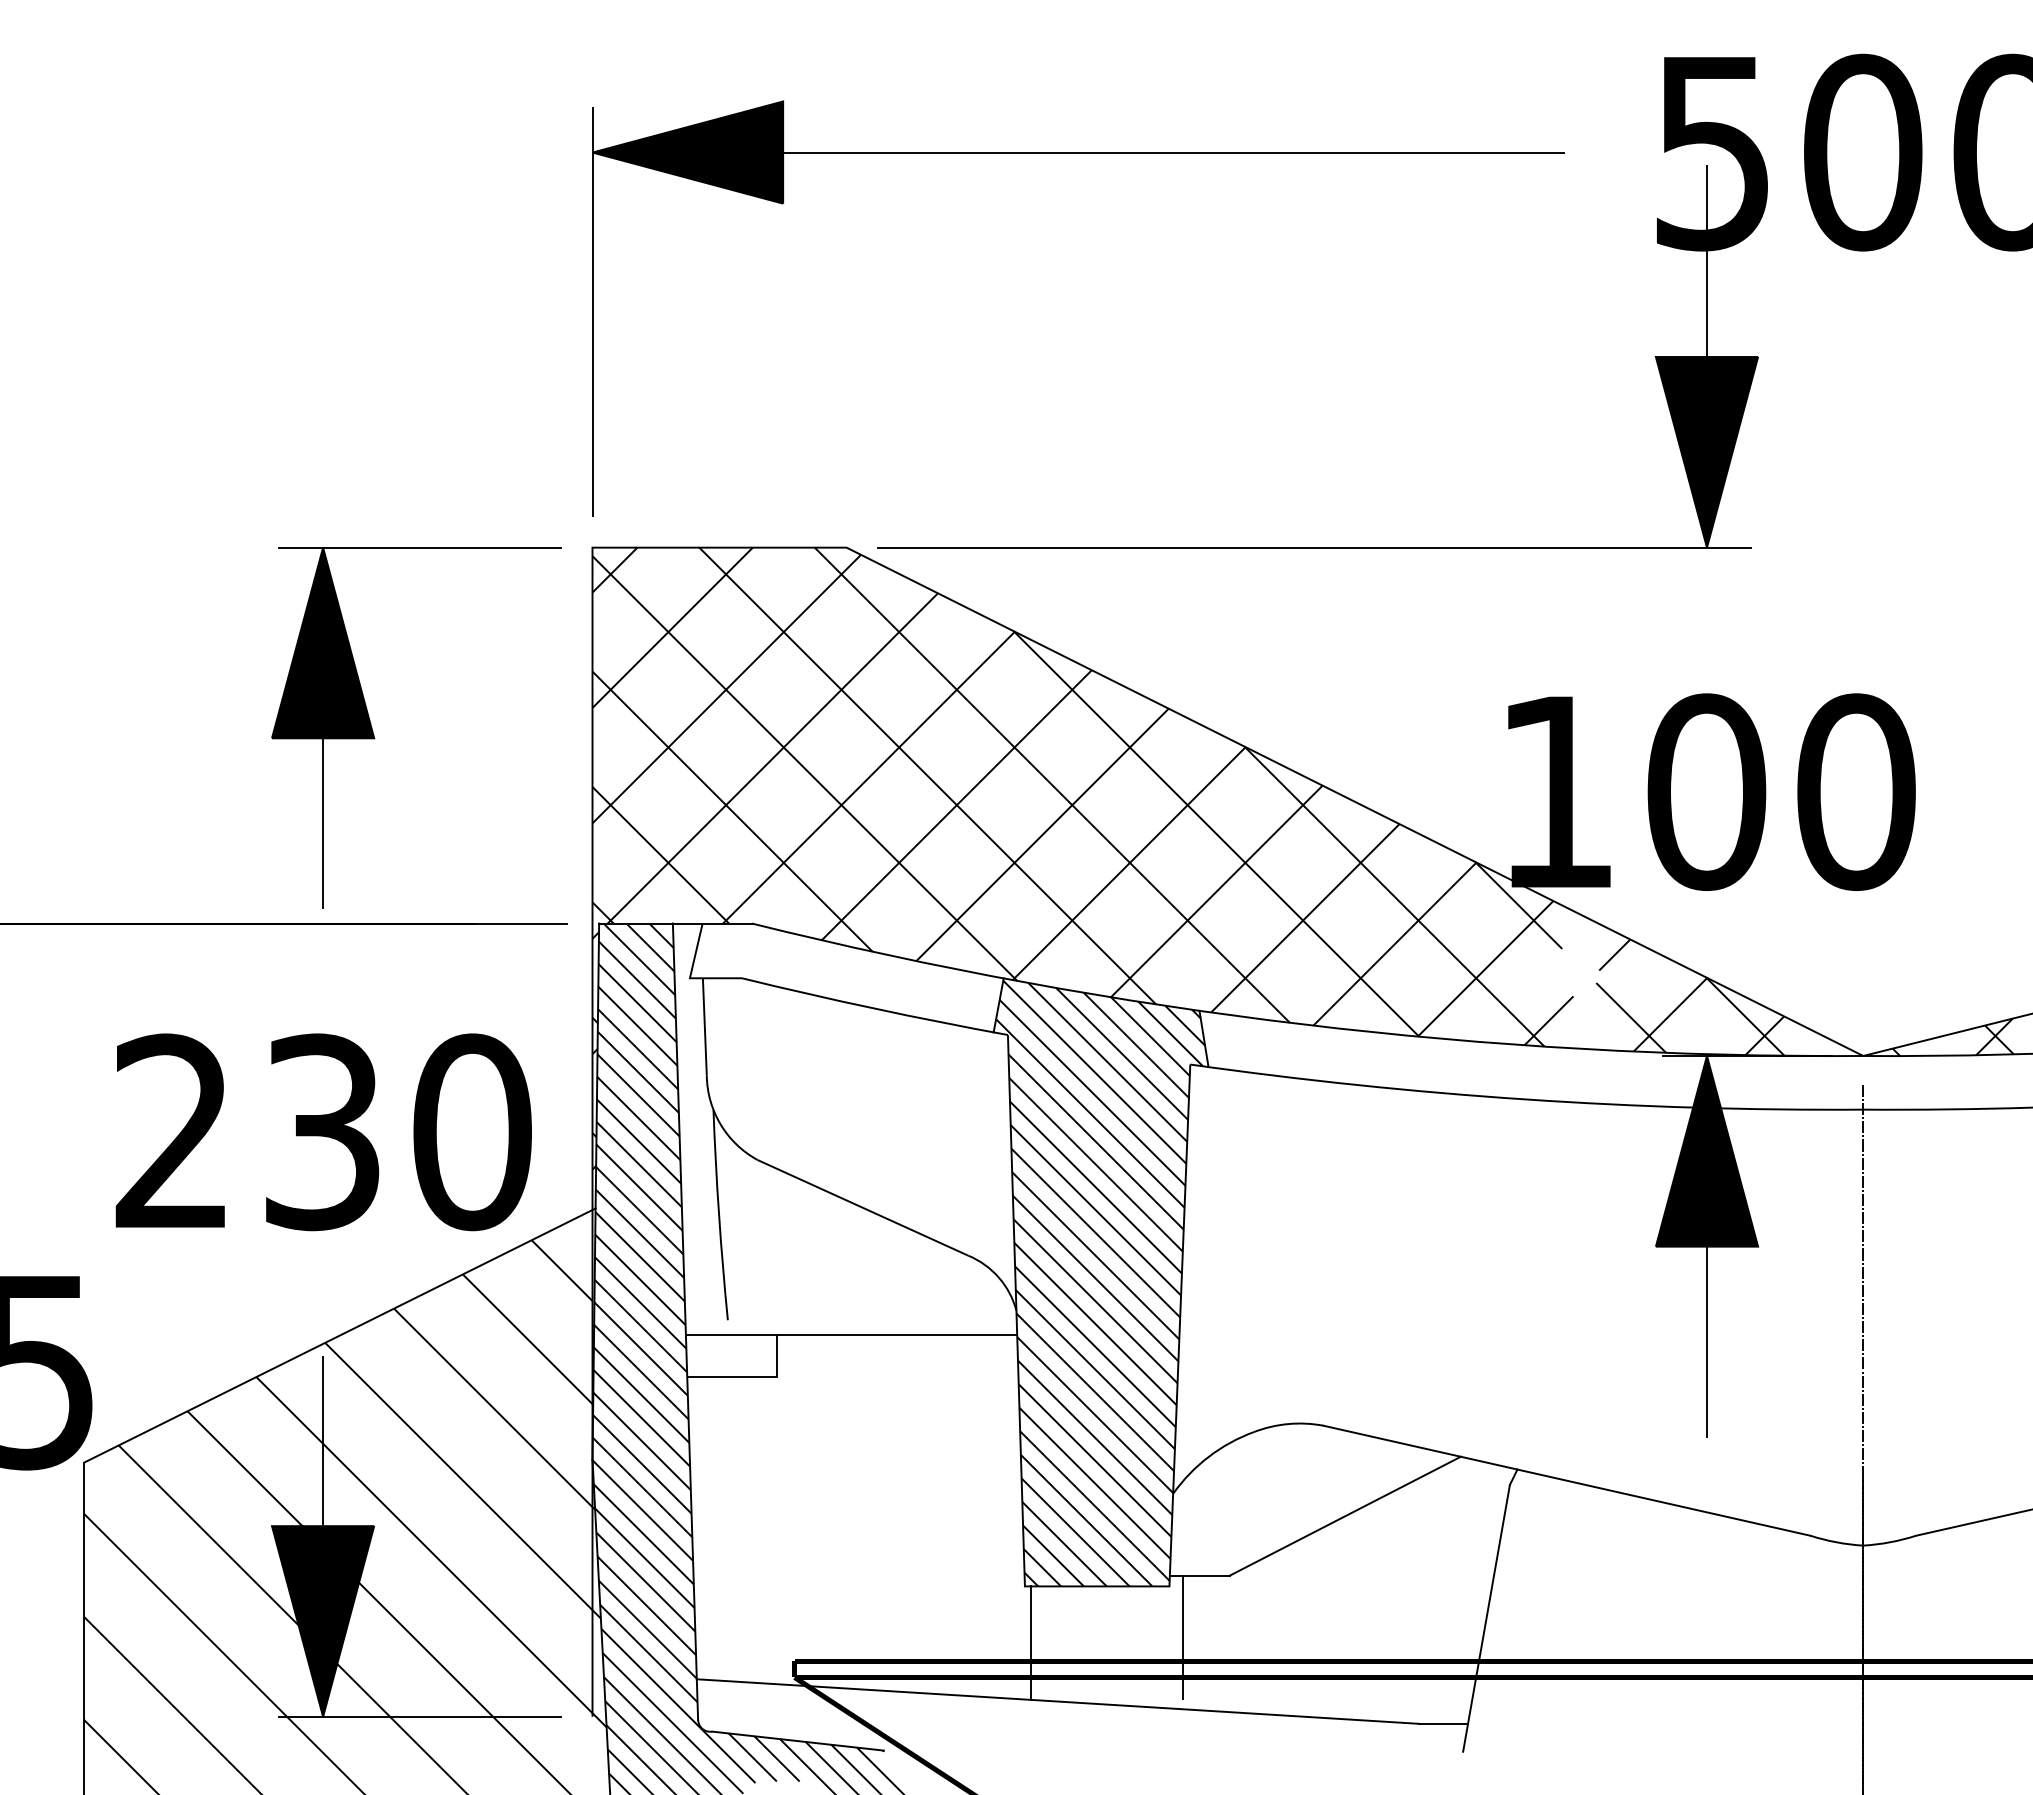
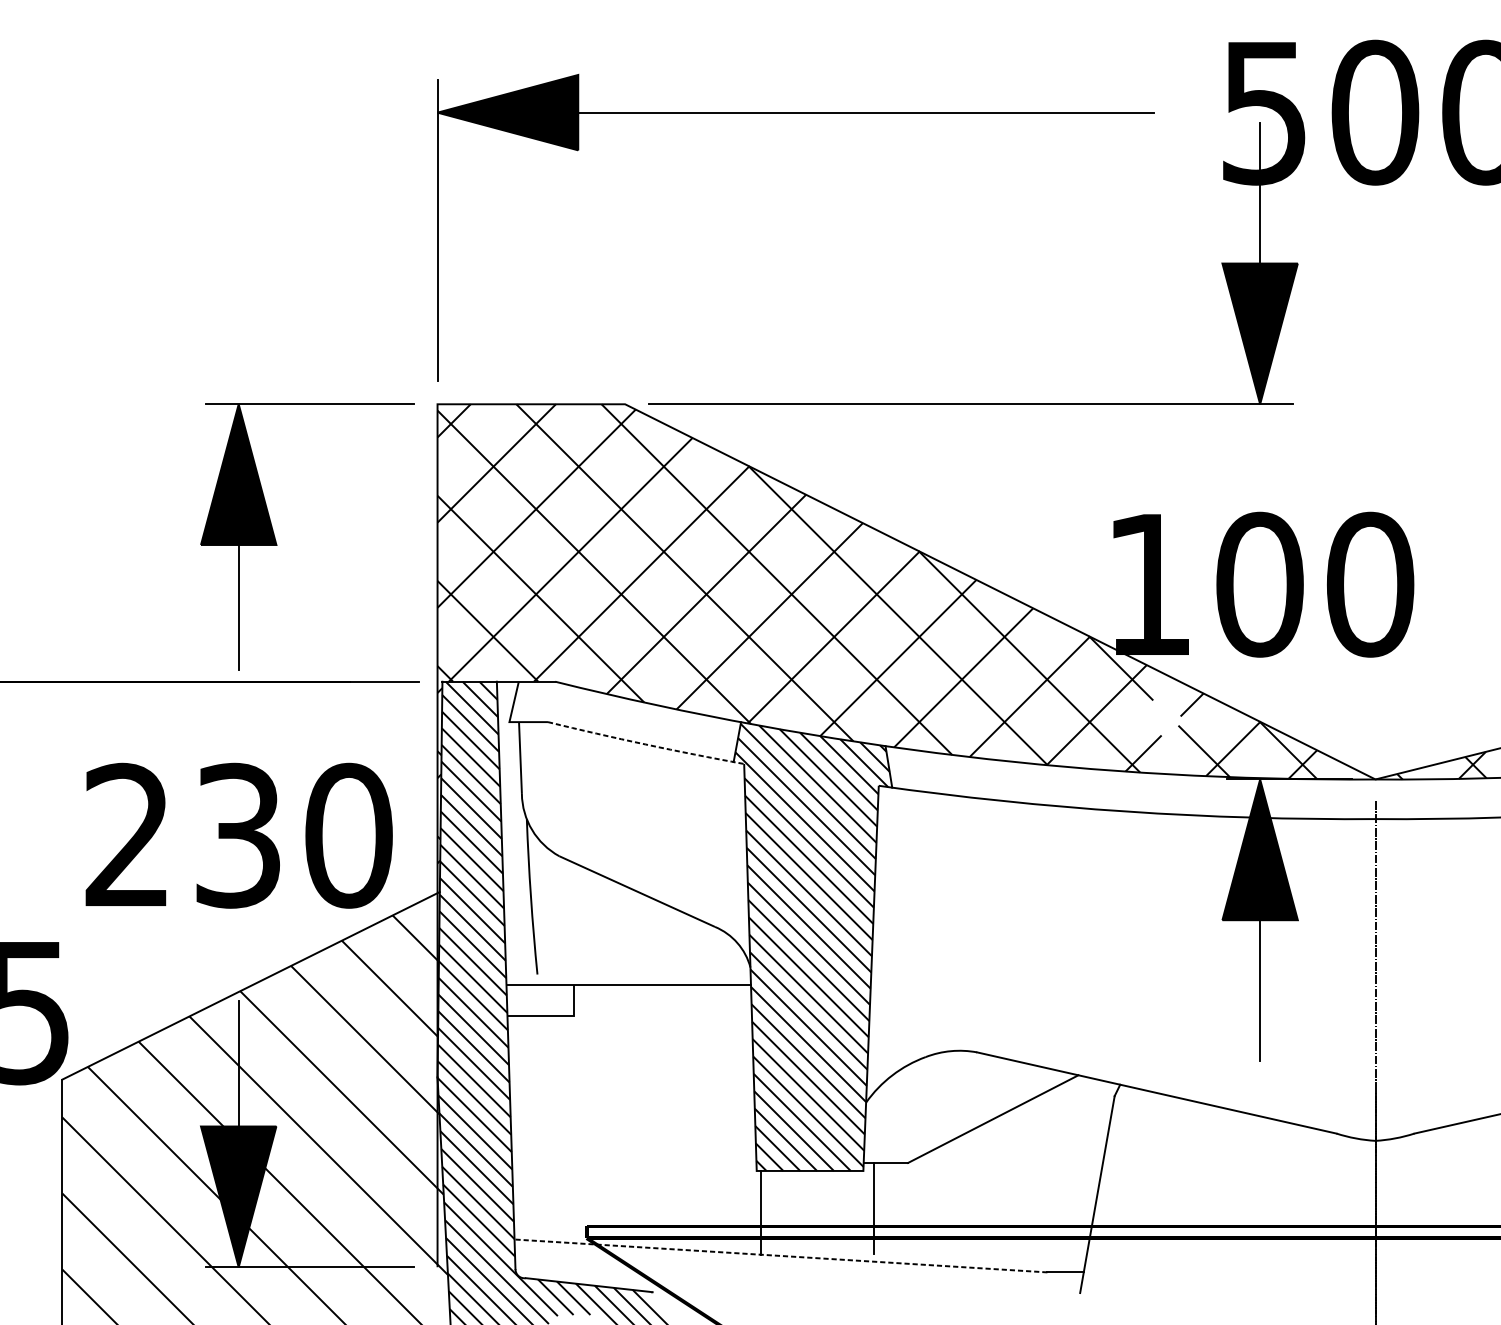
arc: (874, 1008) -> (645, 744), solid -> dashed
line: (1057, 1701) -> (780, 1255), solid -> dashed

